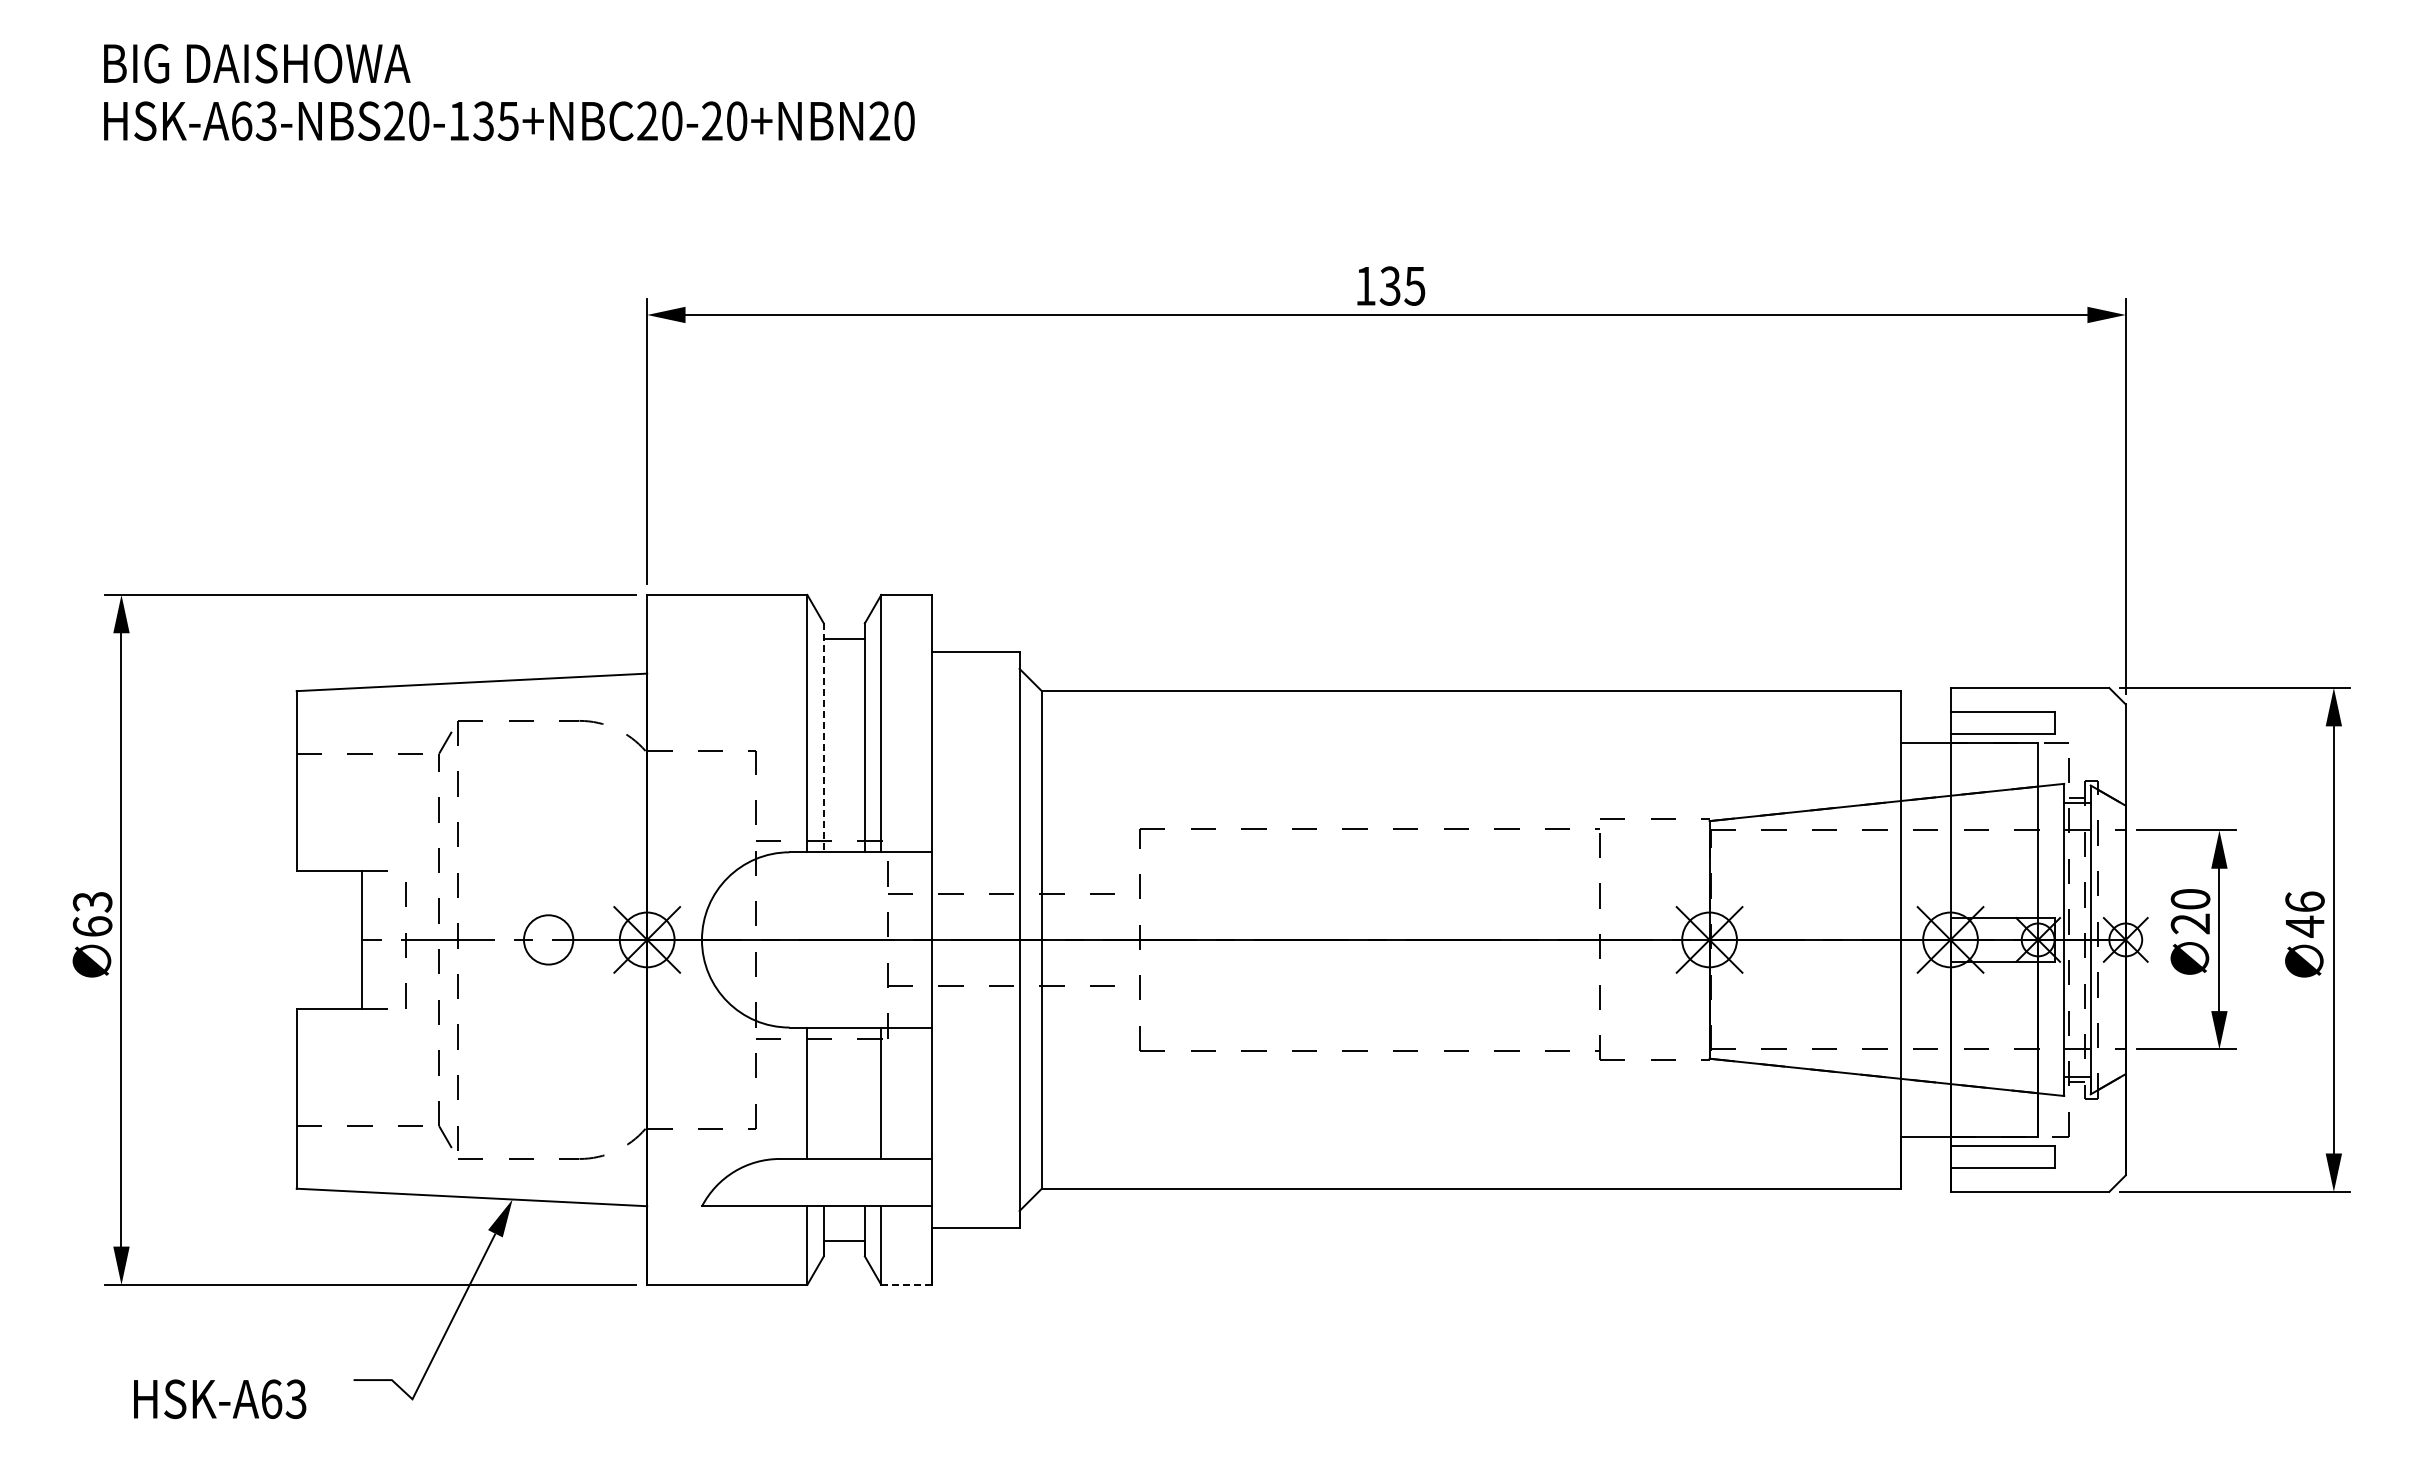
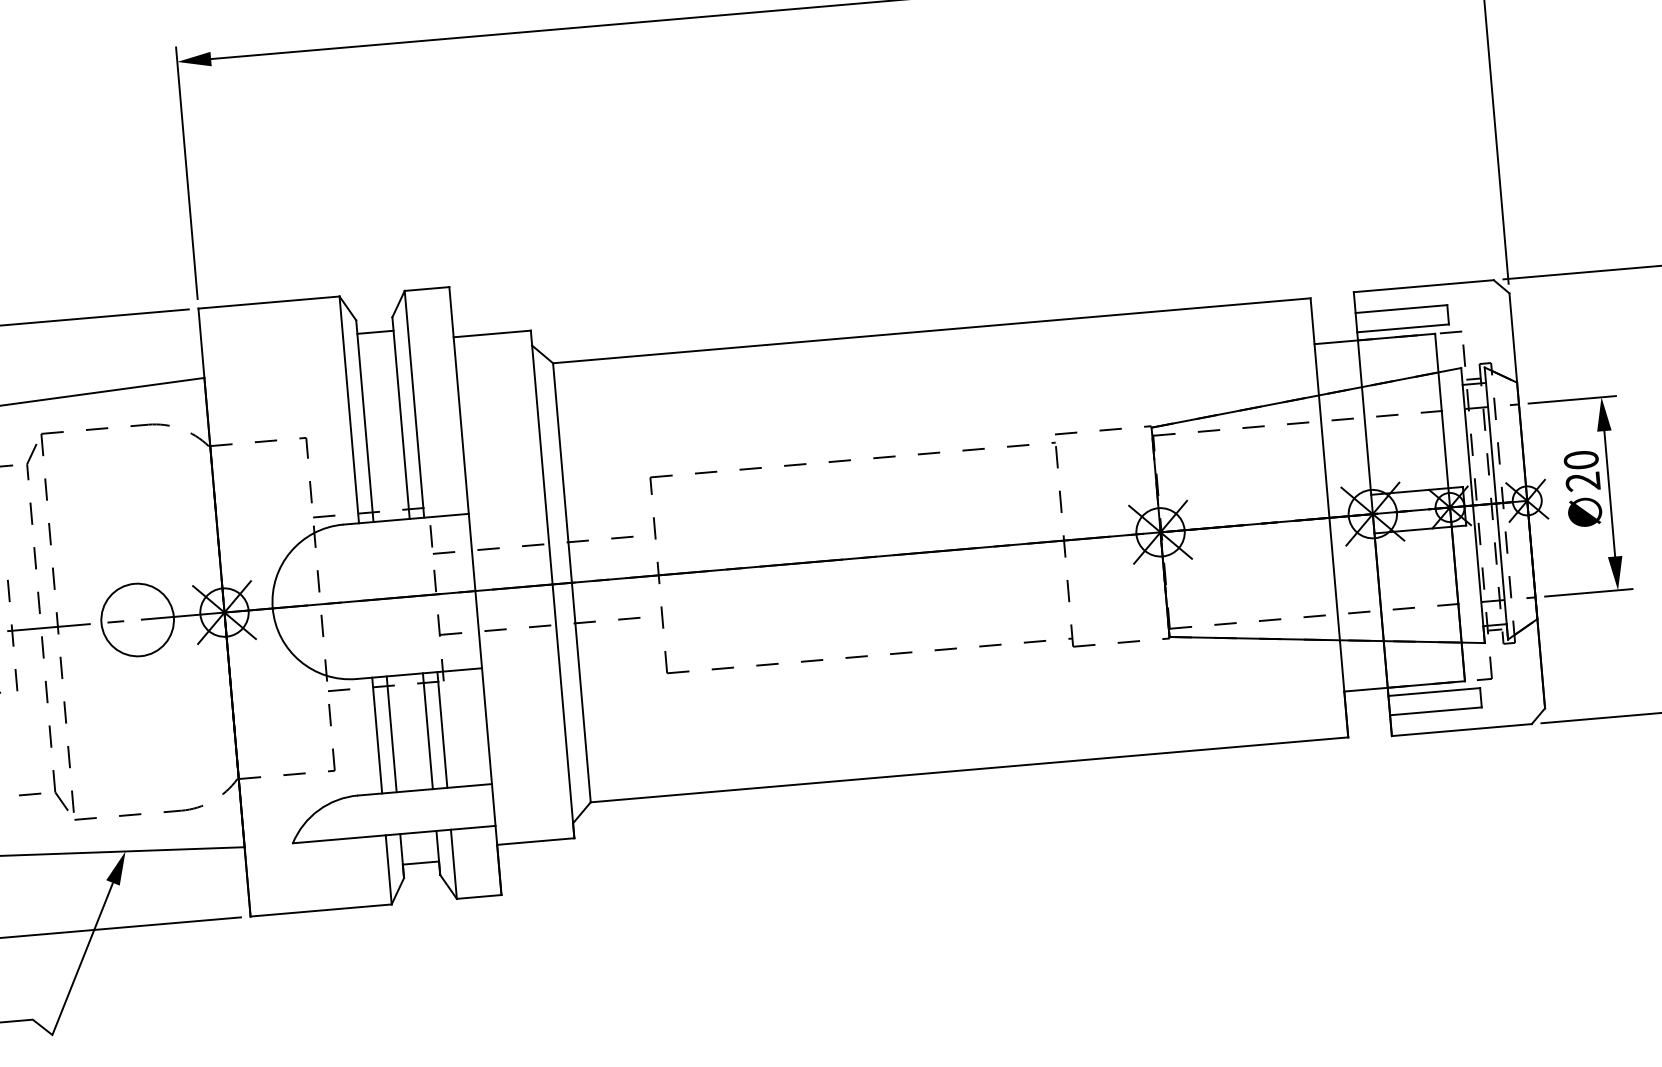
line: (823, 738) -> (364, 421), dashed -> solid
circle: (548, 939) -> (137, 619), size x1.67
line: (823, 1092) -> (391, 733), added
line: (864, 1092) -> (427, 730), added
line: (907, 1284) -> (479, 896), dashed -> solid

